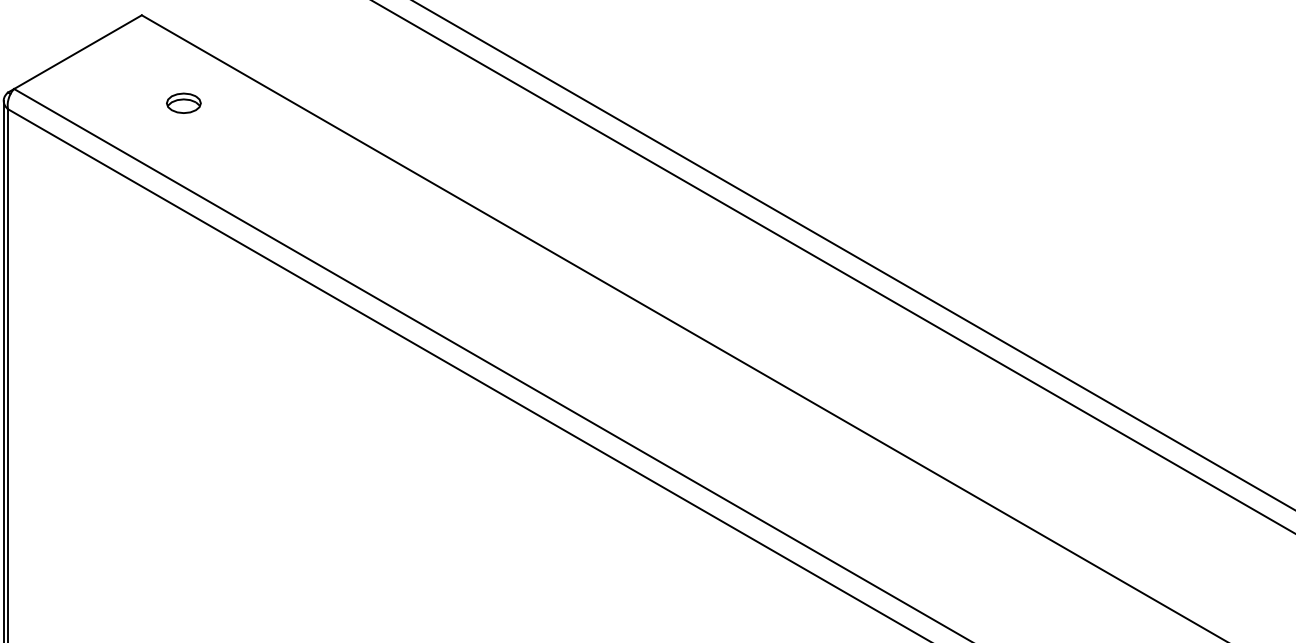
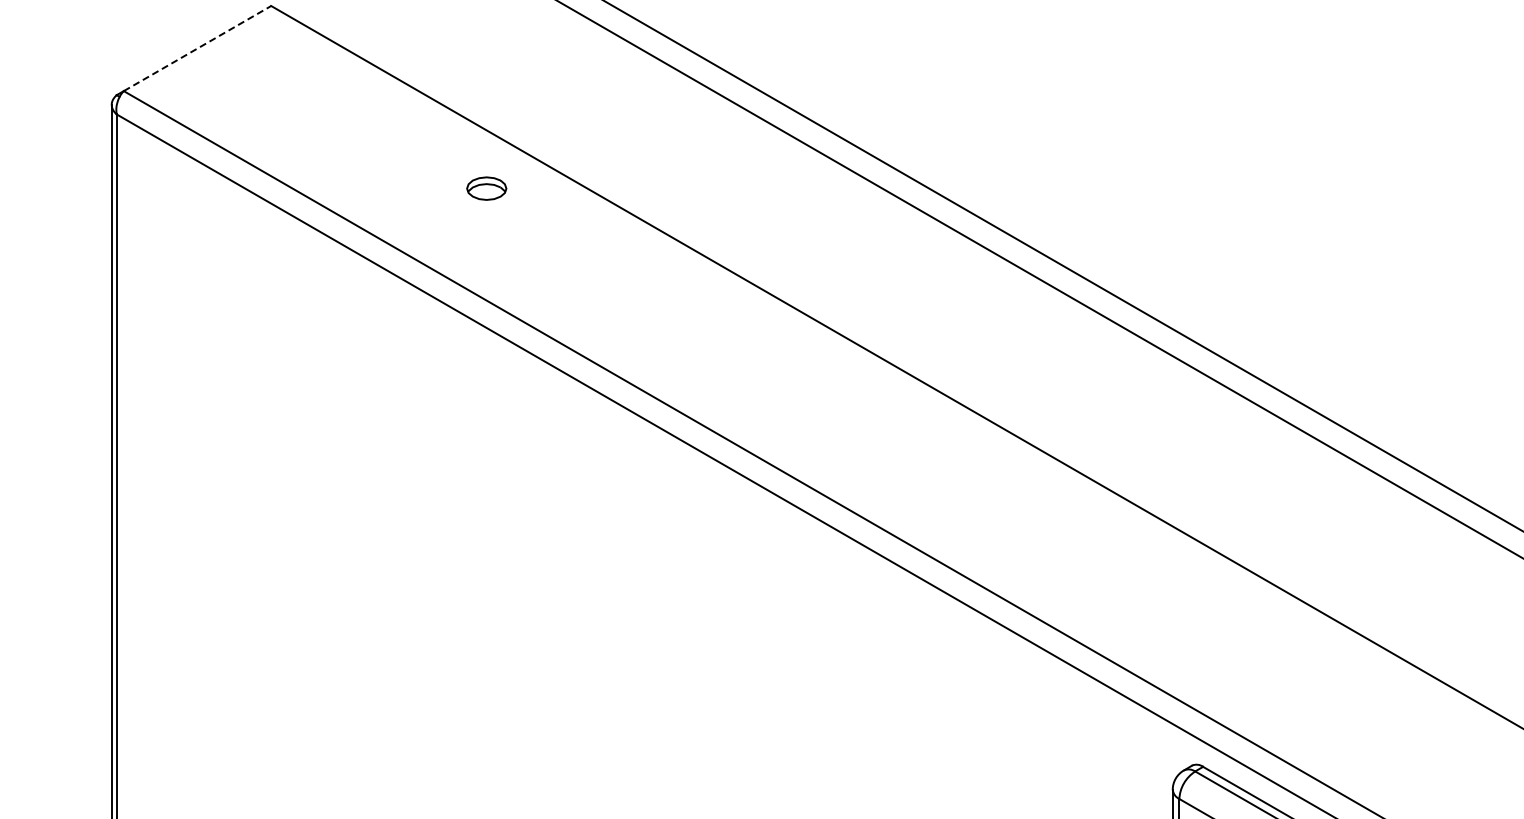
line: (77, 52) -> (197, 48), solid -> dashed
part: (183, 103) -> (486, 188), moved

